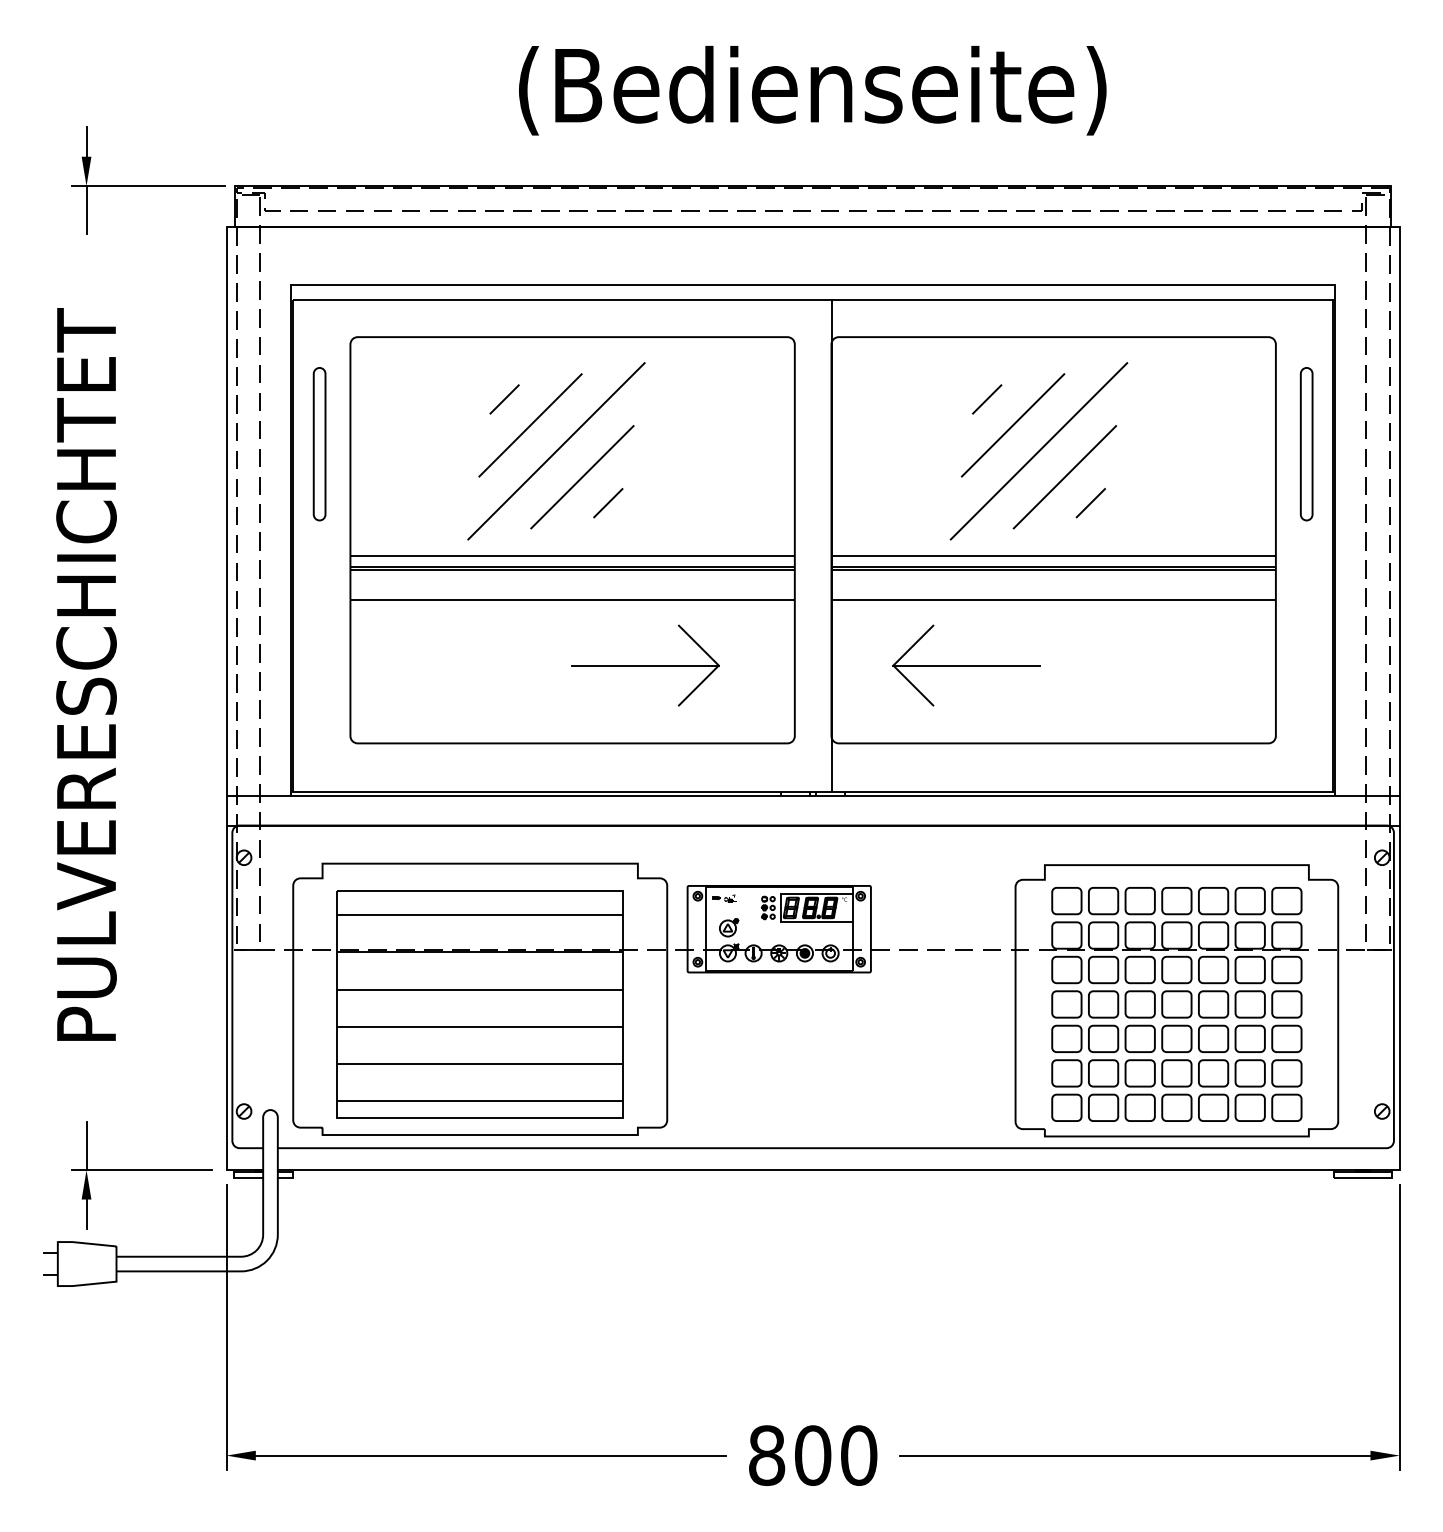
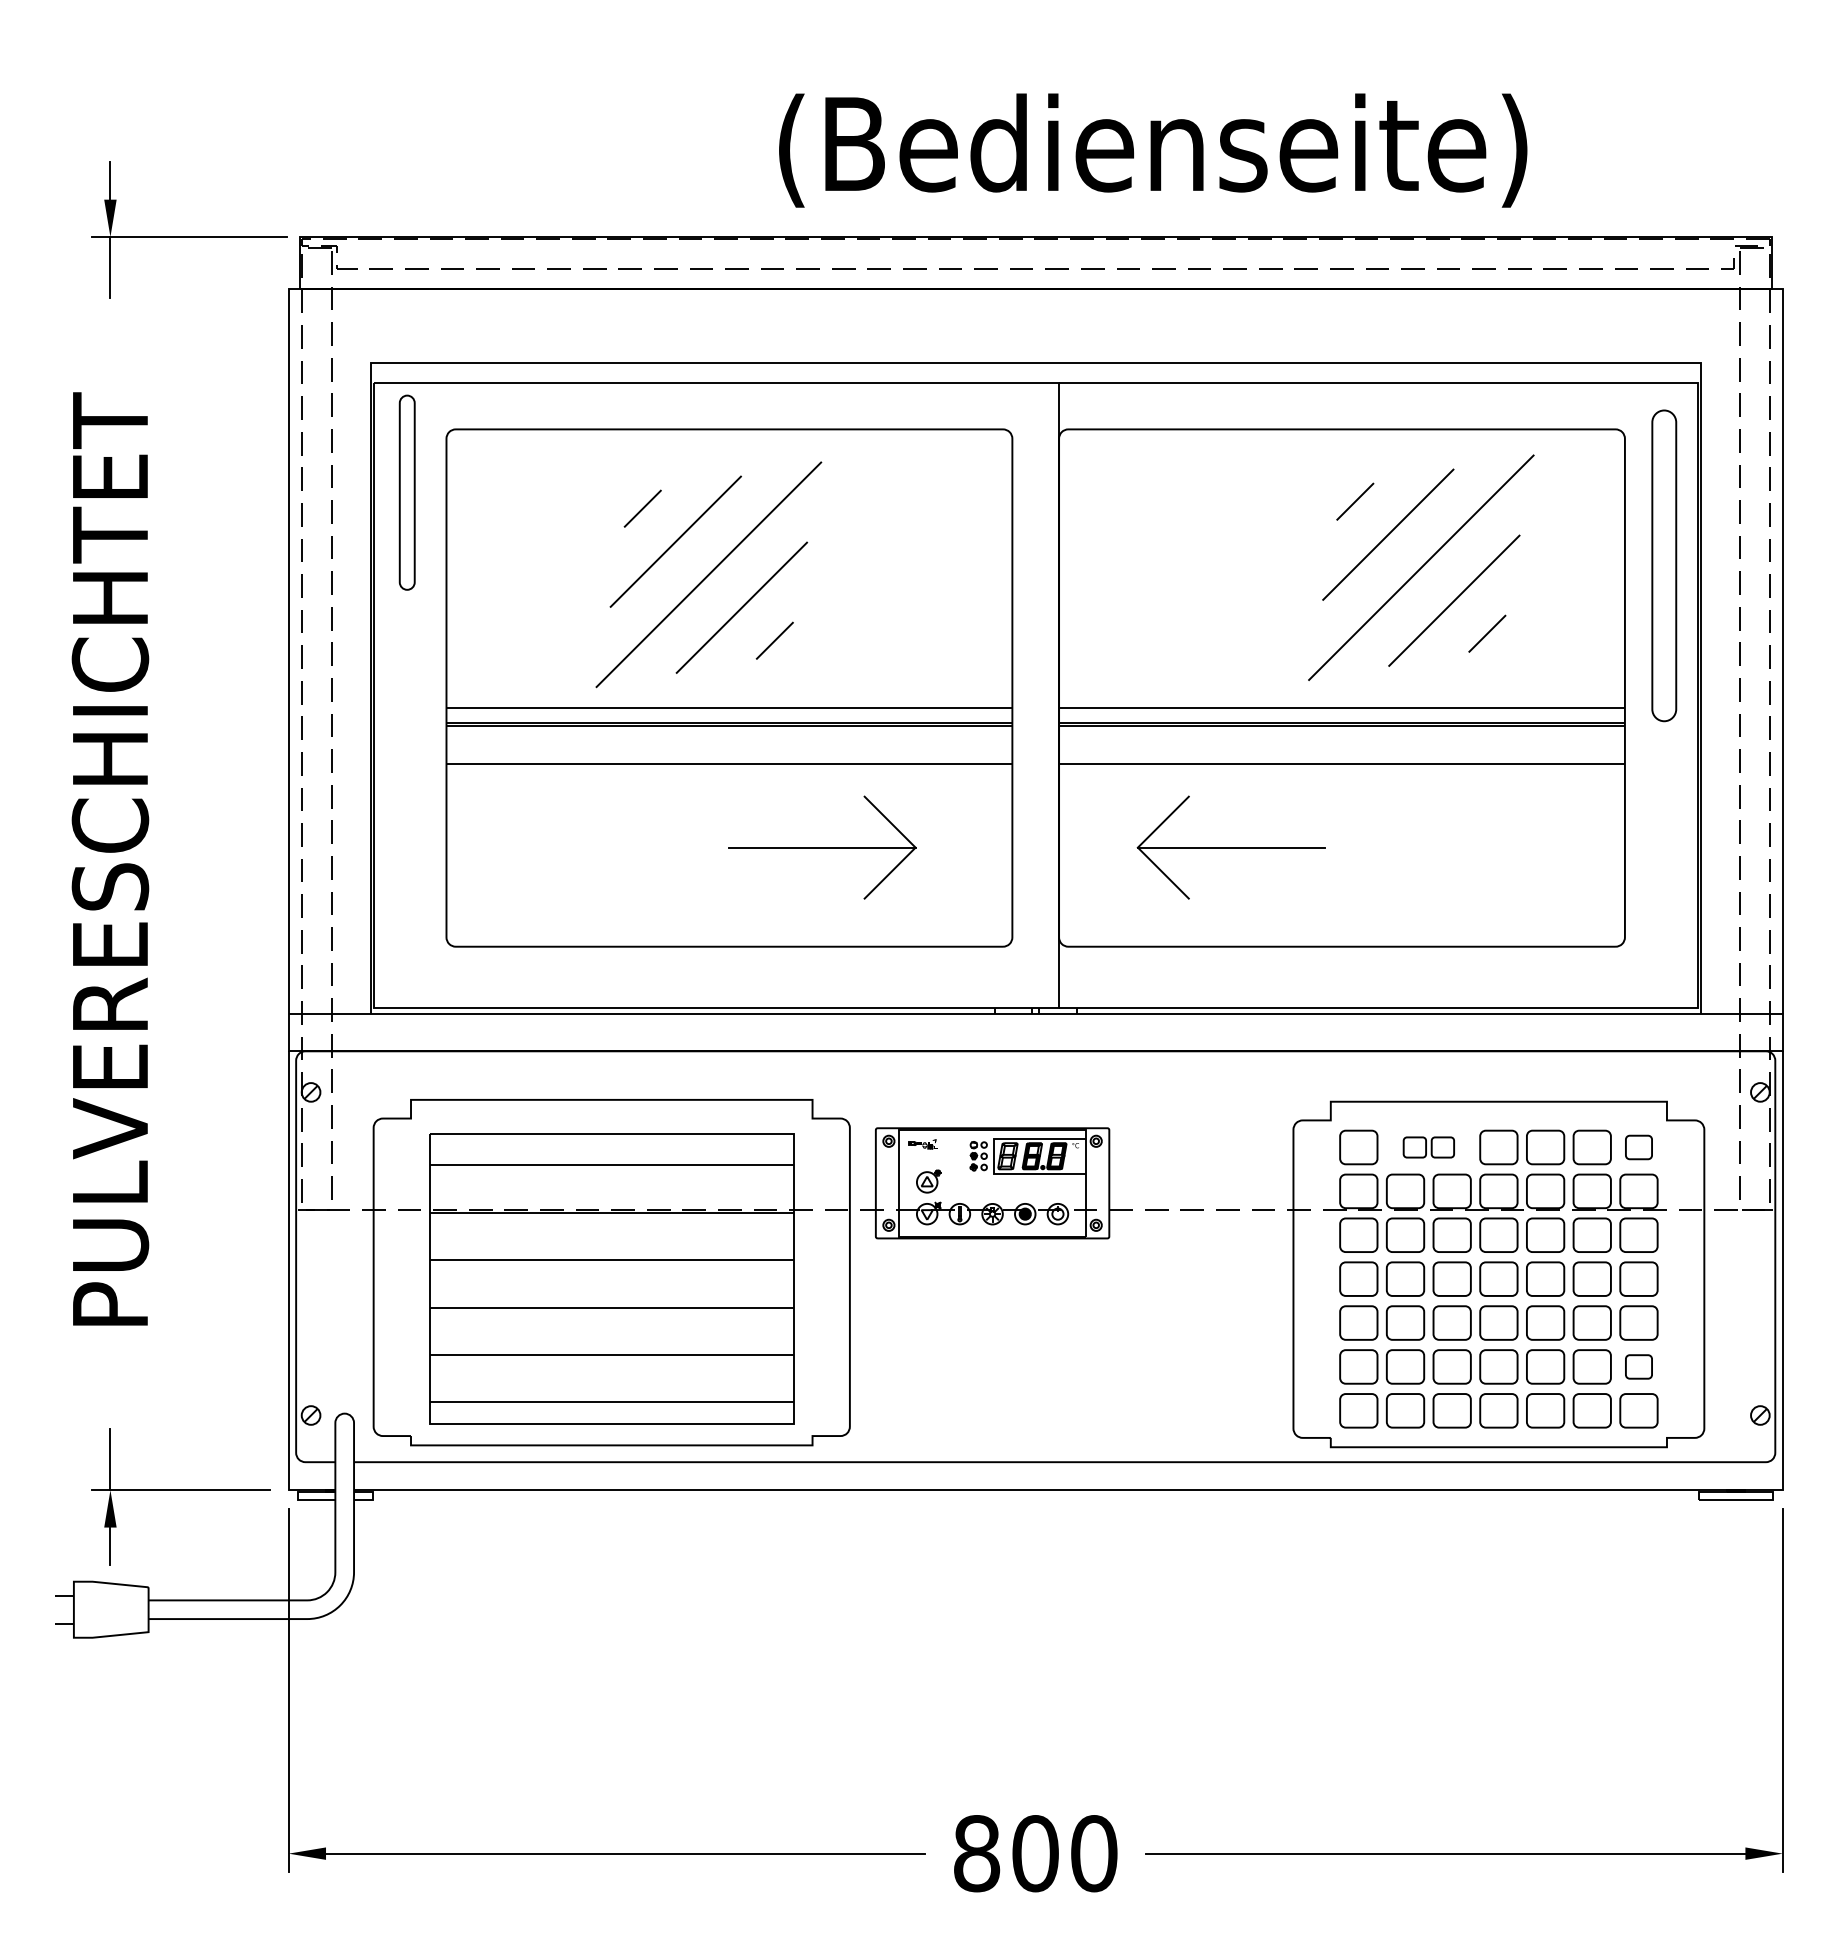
text: (812, 90) -> (1153, 150), moved
part: (319, 444) -> (406, 492), moved
part: (1306, 444) -> (1663, 565), size x1.6
part: (1039, 451) -> (1421, 567), moved
part: (1121, 901) -> (1428, 1147), size x0.6
part: (1286, 901) -> (1638, 1147), size x0.7
part: (1286, 1073) -> (1638, 1366), size x0.7

